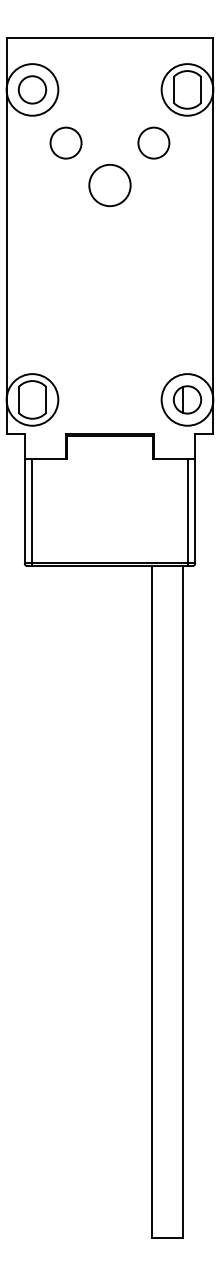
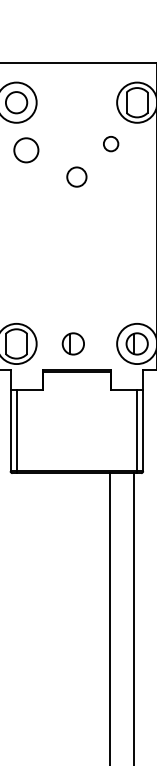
circle: (65, 142) -> (25, 149), moved
circle: (153, 142) -> (110, 143), size x0.6
circle: (109, 185) -> (76, 177), size x0.6
part: (105, 399) -> (73, 343), added

